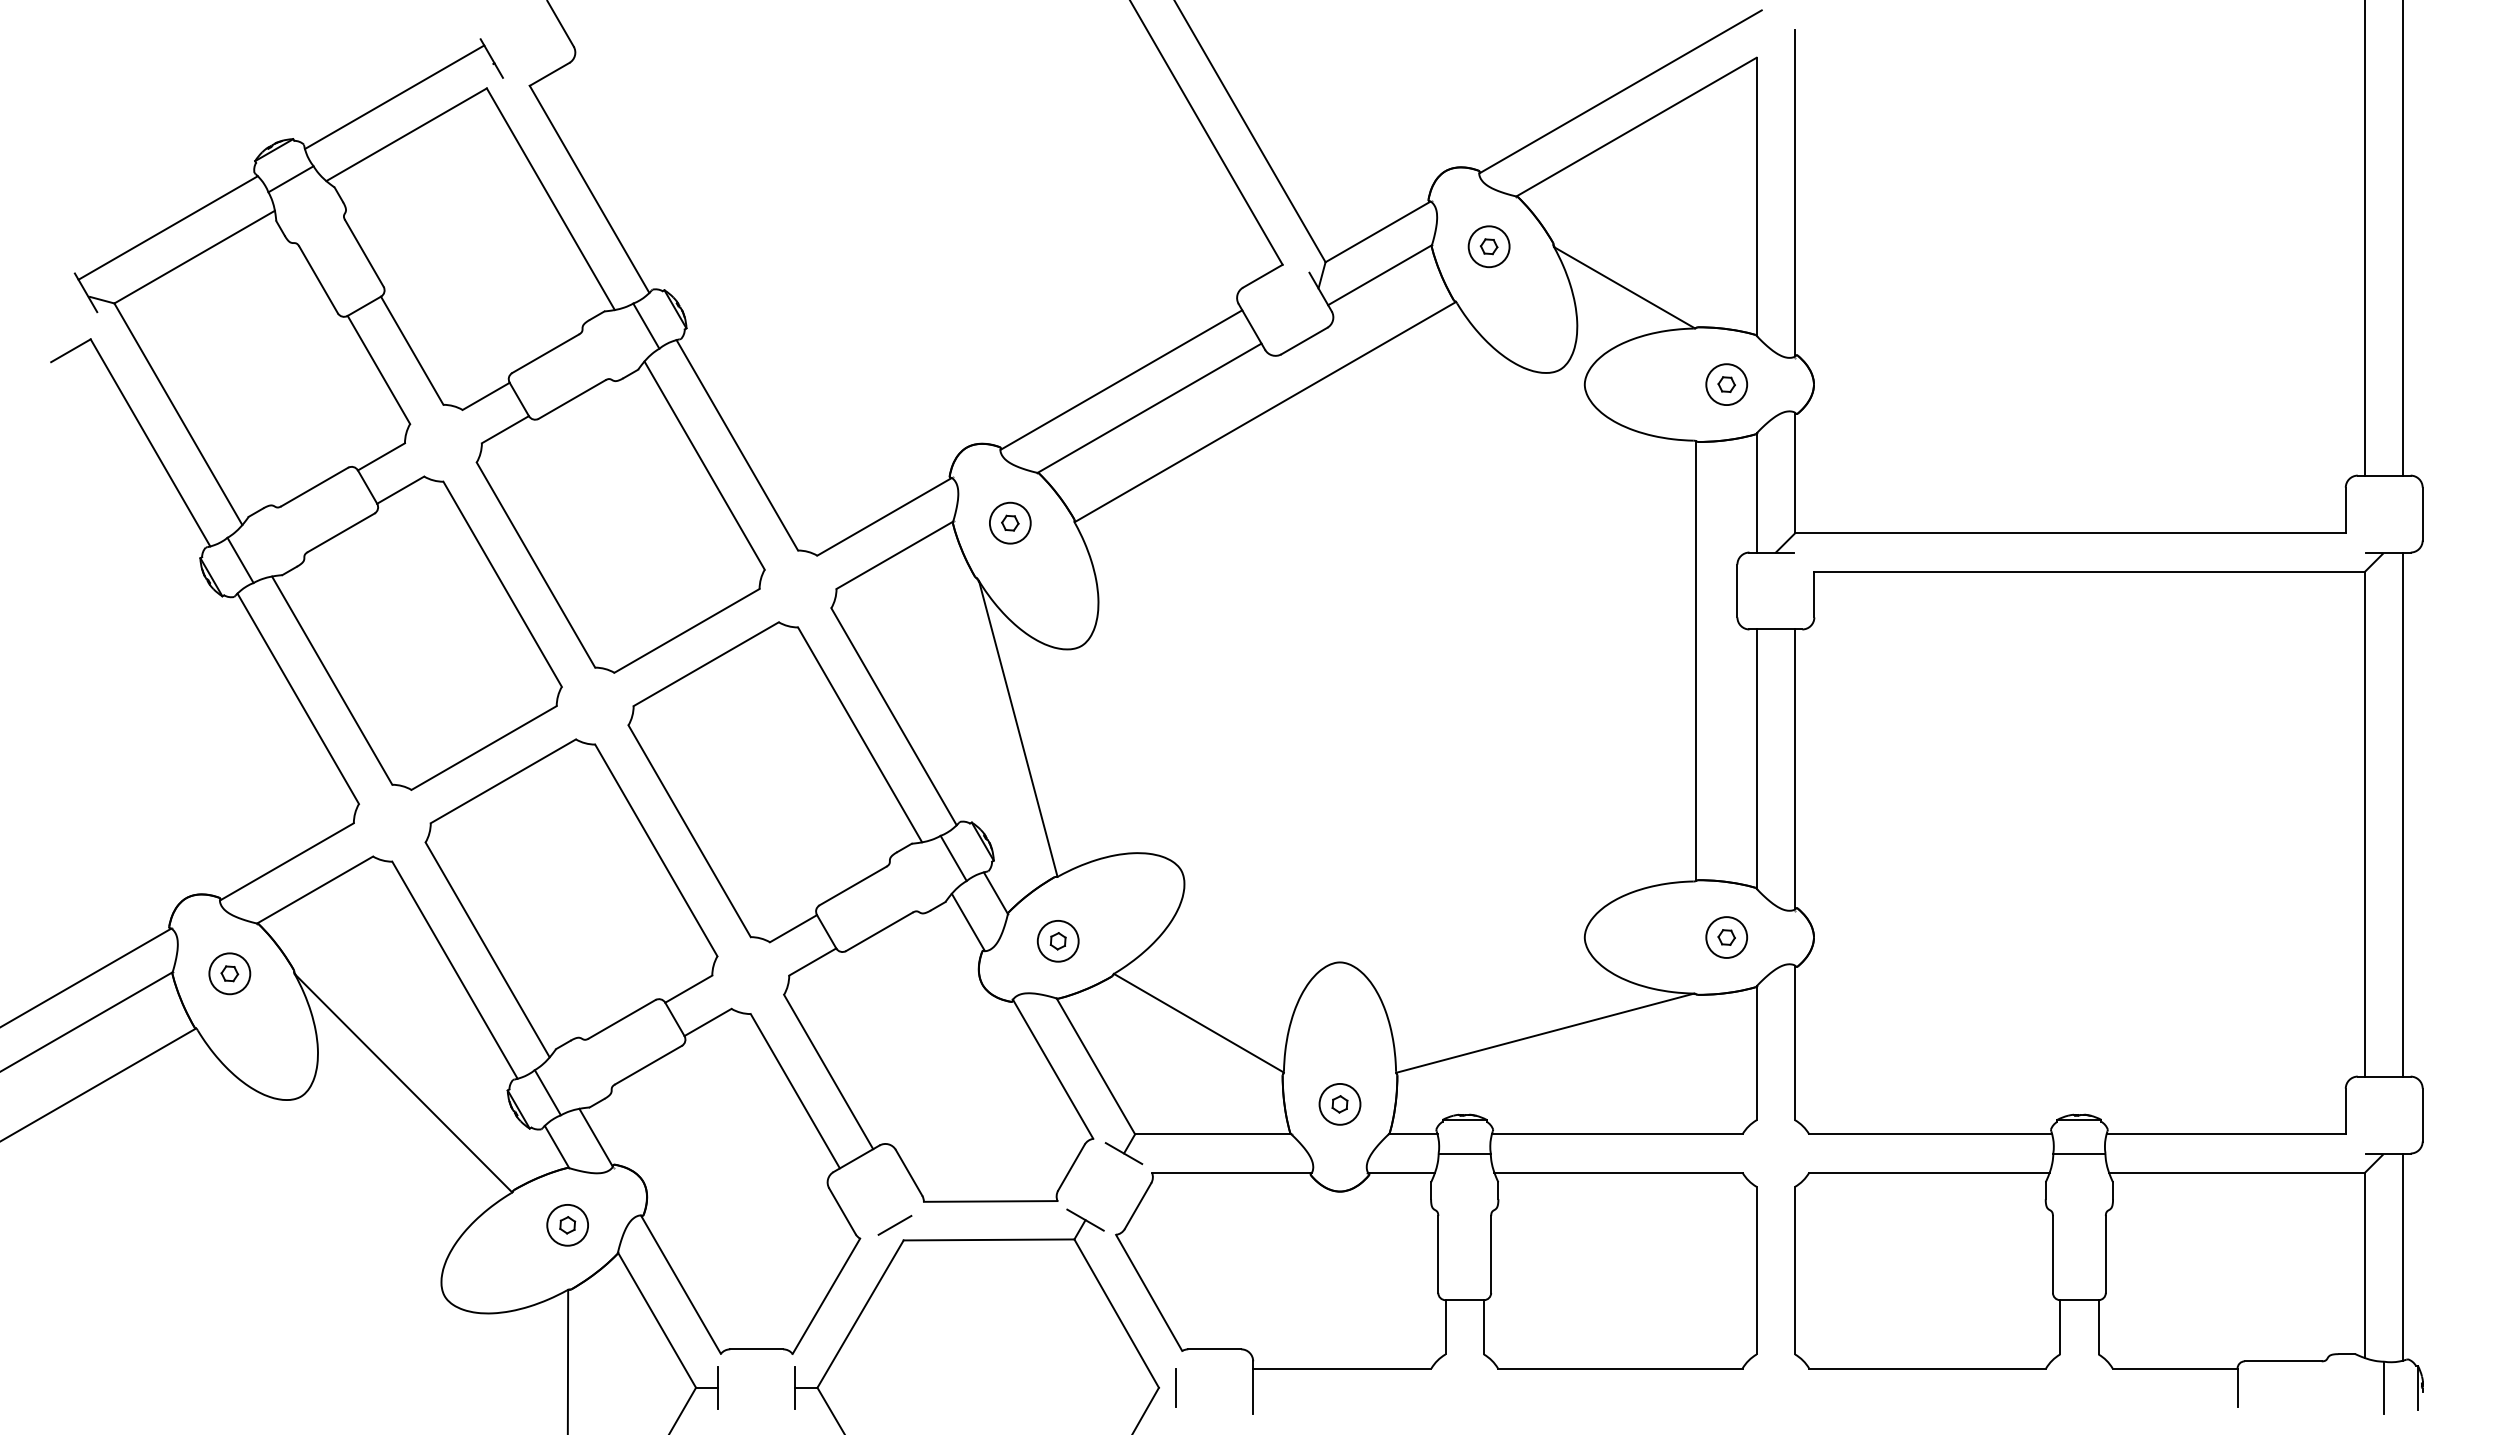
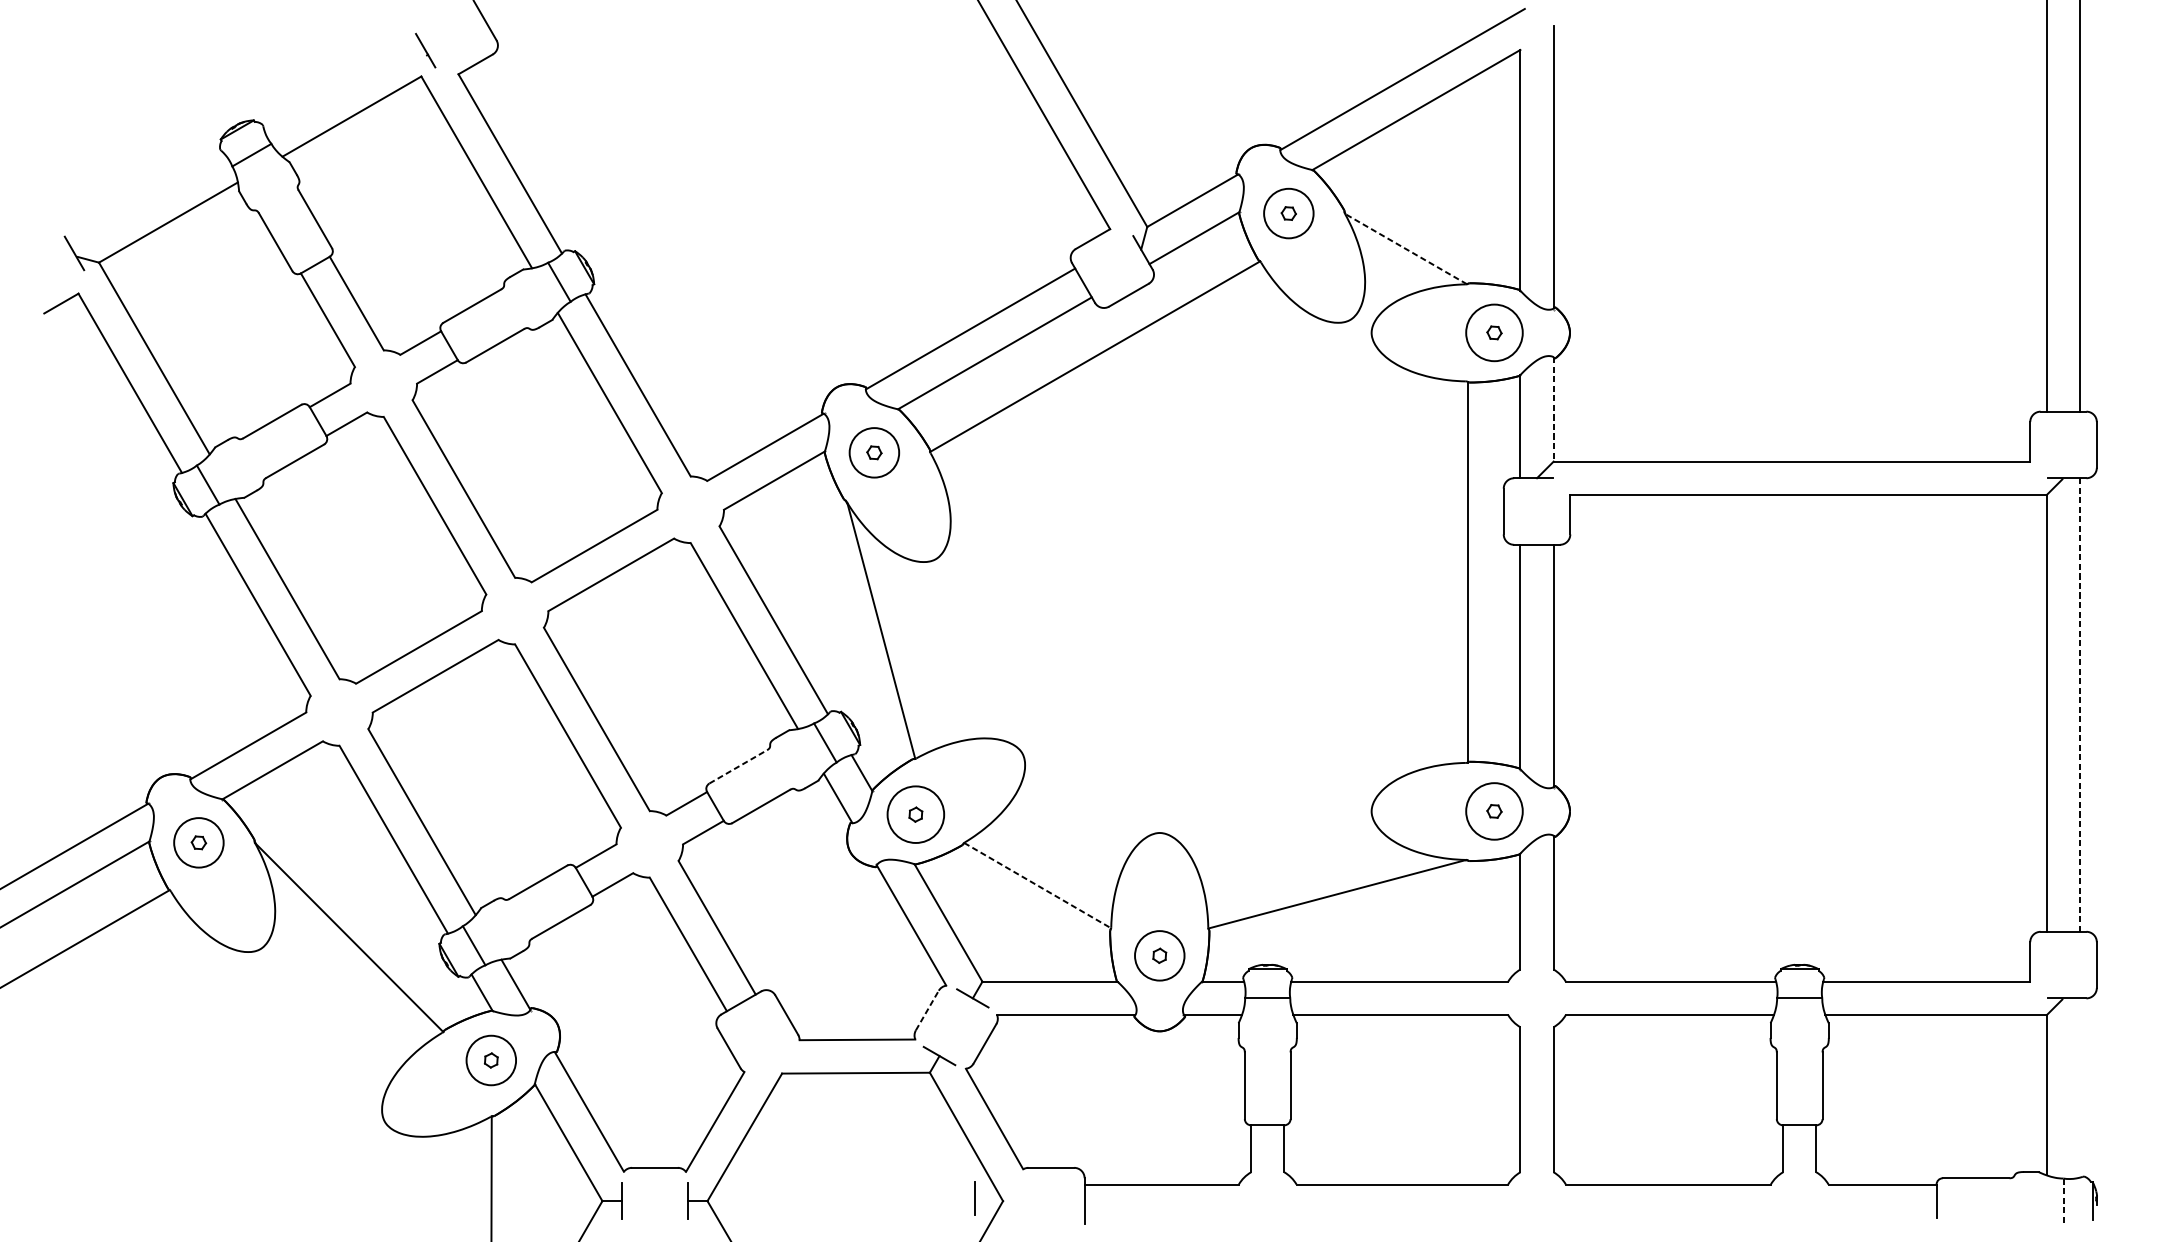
line: (394, 97) -> (341, 84), removed
line: (167, 227) -> (144, 196), removed
circle: (1488, 246) -> (1288, 213), size x1.4
line: (1624, 287) -> (1405, 248), solid -> dashed
circle: (1726, 384) -> (1494, 332), size x1.6
line: (1795, 473) -> (1553, 409), solid -> dashed
circle: (1009, 522) -> (873, 452), size x1.4
line: (2403, 815) -> (2080, 705), solid -> dashed
line: (853, 885) -> (738, 766), solid -> dashed
circle: (1726, 937) -> (1494, 811), size x1.6
circle: (1057, 940) -> (915, 814), size x1.6
circle: (229, 973) -> (198, 842), size x1.4
line: (1199, 1023) -> (1038, 885), solid -> dashed
circle: (1339, 1103) -> (1159, 955), size x1.4
line: (1071, 1167) -> (927, 1010), solid -> dashed
circle: (567, 1224) -> (491, 1059), size x1.4
line: (894, 1224) -> (774, 1059), removed
line: (2403, 1256) -> (2080, 1087), removed
line: (1175, 1387) -> (974, 1198), moved
line: (2384, 1388) -> (2063, 1201), solid -> dashed

